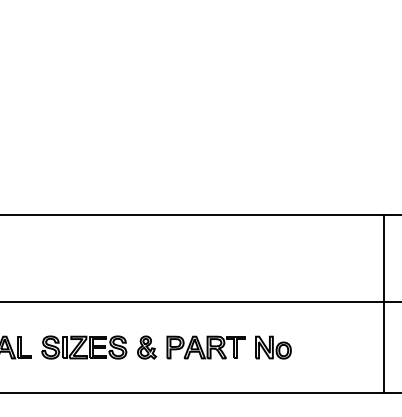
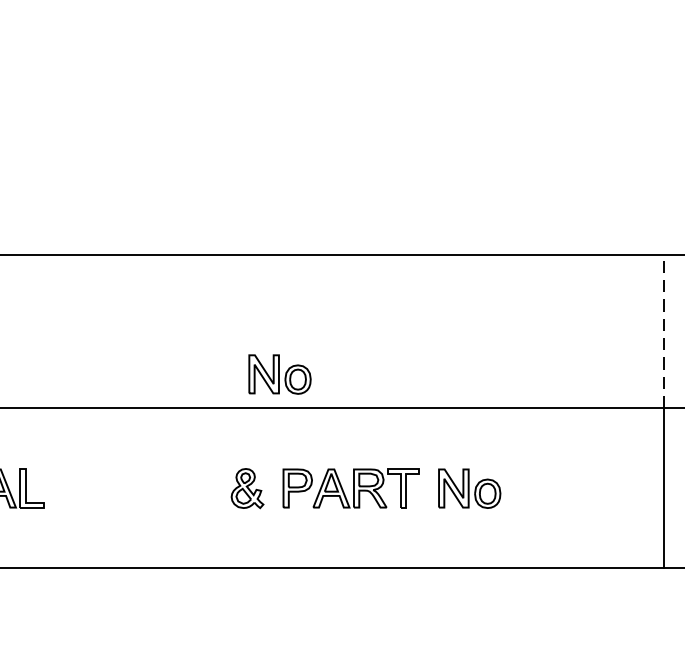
line: (383, 258) -> (662, 332), solid -> dashed
part: (165, 282) -> (280, 374), added
part: (84, 347) -> (137, 488), removed

